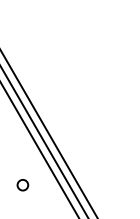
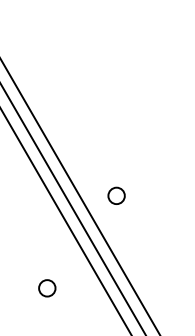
circle: (67, 125) -> (115, 196), added

